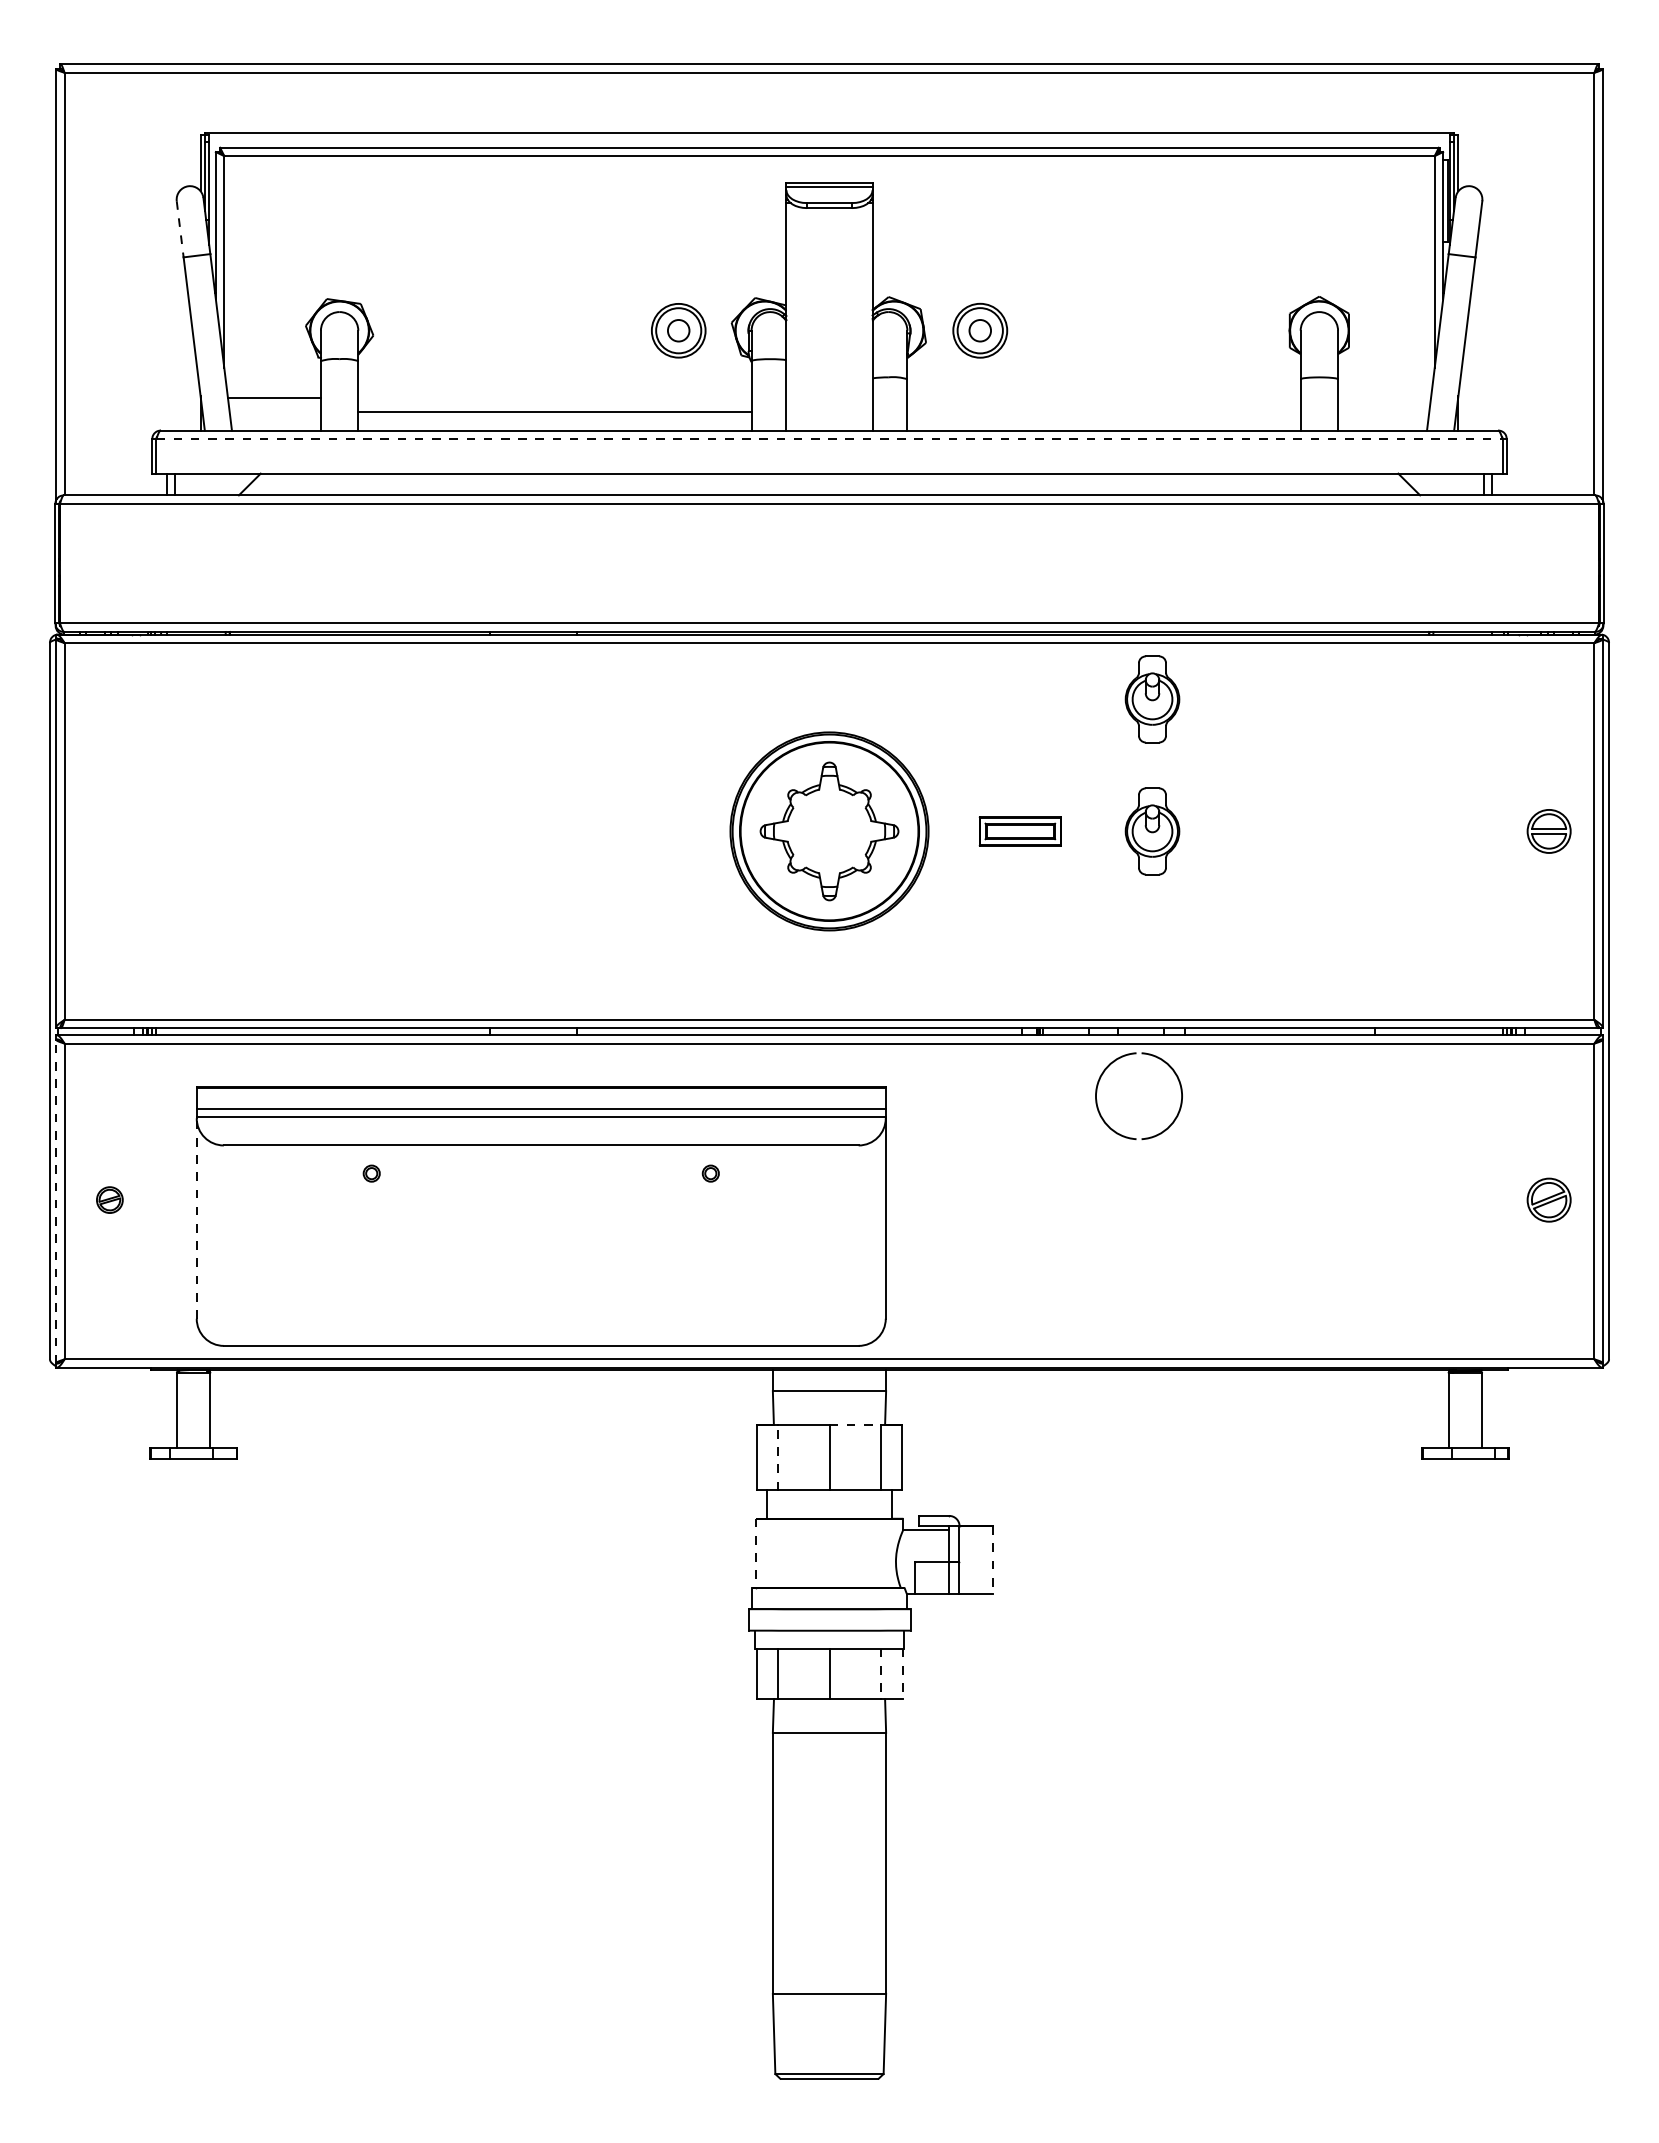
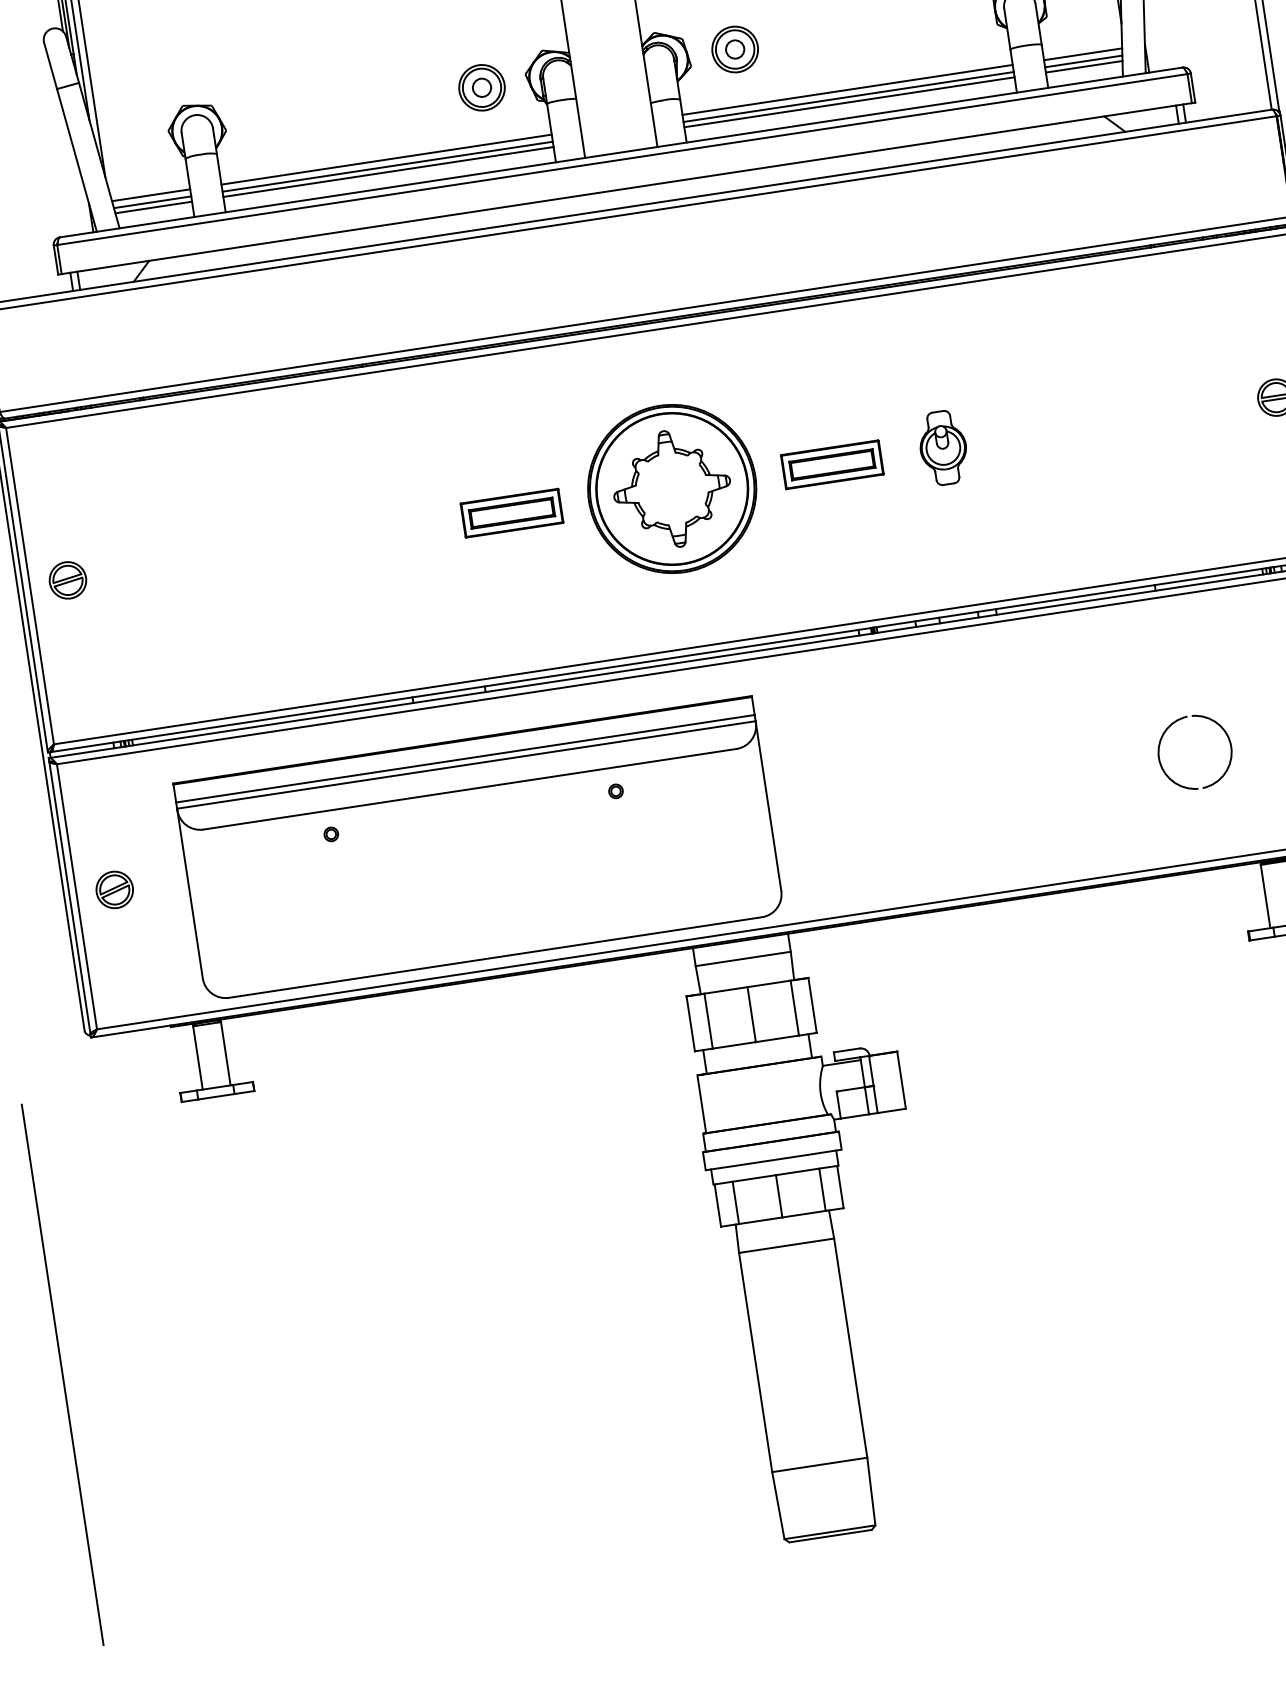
line: (180, 229) -> (50, 66), dashed -> solid
line: (554, 397) -> (386, 159), added
line: (1103, 397) -> (847, 89), added
line: (1384, 397) -> (1083, 54), added
line: (274, 406) -> (152, 202), added
line: (554, 406) -> (387, 167), added
line: (1103, 406) -> (848, 97), added
line: (1384, 406) -> (1084, 61), added
line: (275, 412) -> (153, 207), added
line: (1103, 412) -> (849, 102), added
line: (1383, 412) -> (1084, 66), added
line: (830, 439) -> (623, 159), dashed -> solid
part: (1152, 699) -> (926, 337), removed
part: (109, 831) -> (67, 580), added
part: (638, 831) -> (511, 513), added
part: (1020, 831) -> (832, 464), size x1.43
part: (1108, 1124) -> (1173, 780), moved
part: (109, 1199) -> (114, 889), size x1.67
line: (56, 1201) -> (70, 897), dashed -> solid
line: (196, 1218) -> (189, 894), dashed -> solid
line: (855, 1424) -> (769, 983), dashed -> solid
line: (778, 1457) -> (708, 1021), dashed -> solid
line: (755, 1553) -> (701, 1104), dashed -> solid
line: (992, 1560) -> (901, 1080), dashed -> solid
line: (881, 1674) -> (822, 1190), dashed -> solid
line: (902, 1674) -> (840, 1187), dashed -> solid

